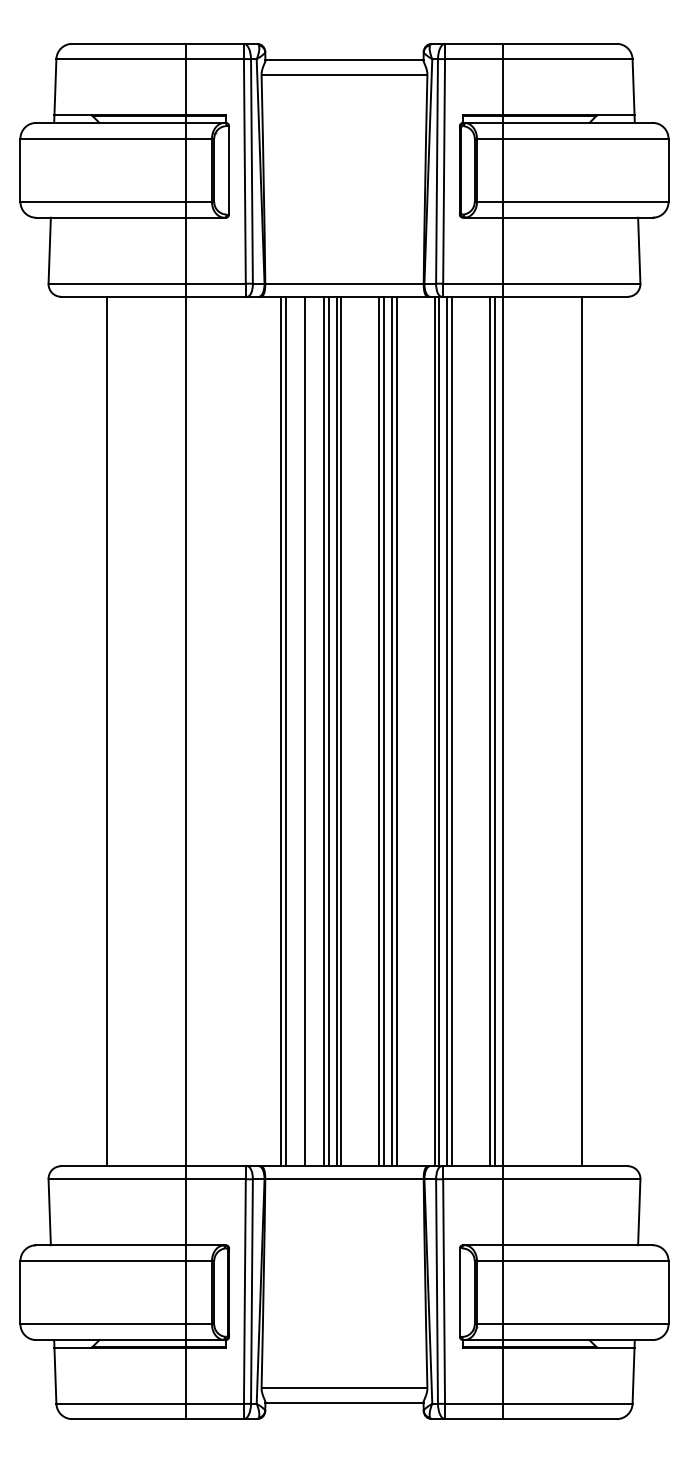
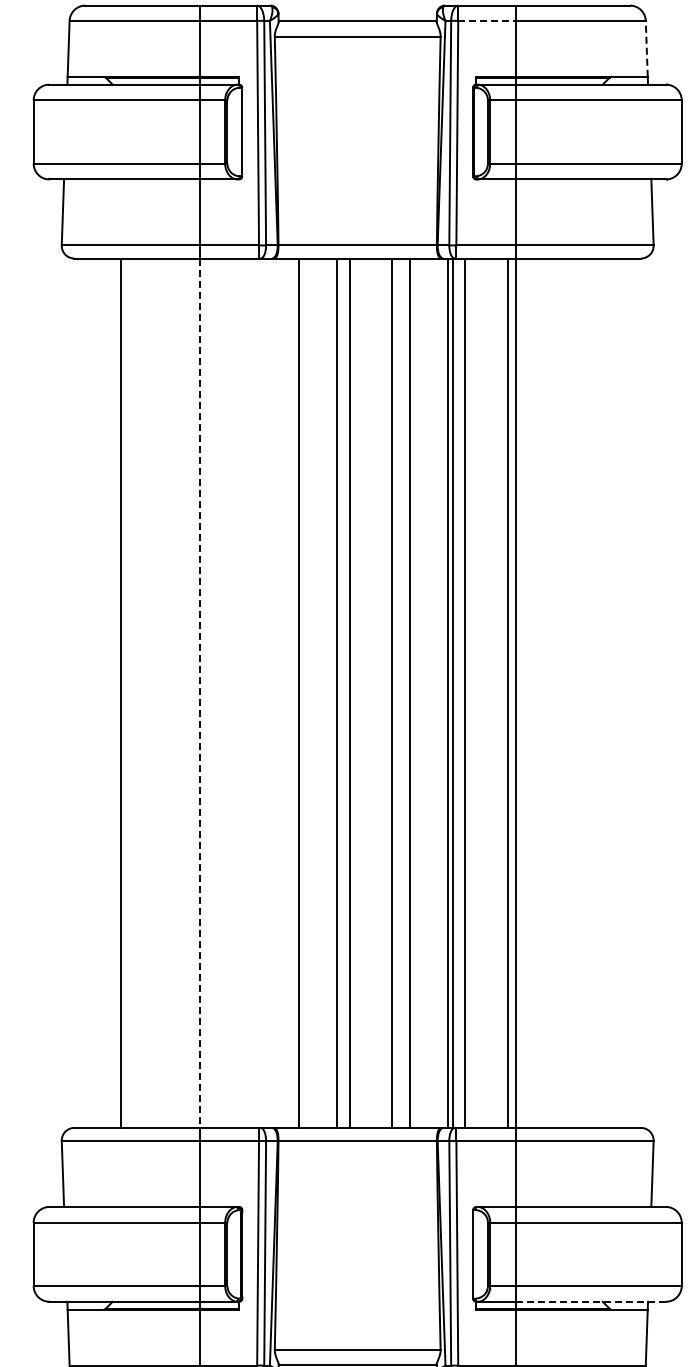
line: (473, 59) -> (486, 21), solid -> dashed
line: (633, 87) -> (646, 49), solid -> dashed
line: (186, 731) -> (199, 693), solid -> dashed
line: (281, 731) -> (294, 693), removed
line: (304, 731) -> (317, 693), removed
line: (328, 731) -> (341, 693), removed
line: (341, 731) -> (354, 693), removed
line: (384, 731) -> (397, 693), removed
line: (391, 731) -> (404, 693), removed
line: (447, 731) -> (460, 693), removed
line: (489, 731) -> (502, 693), removed
line: (581, 731) -> (594, 693), removed
line: (577, 1340) -> (590, 1302), solid -> dashed

